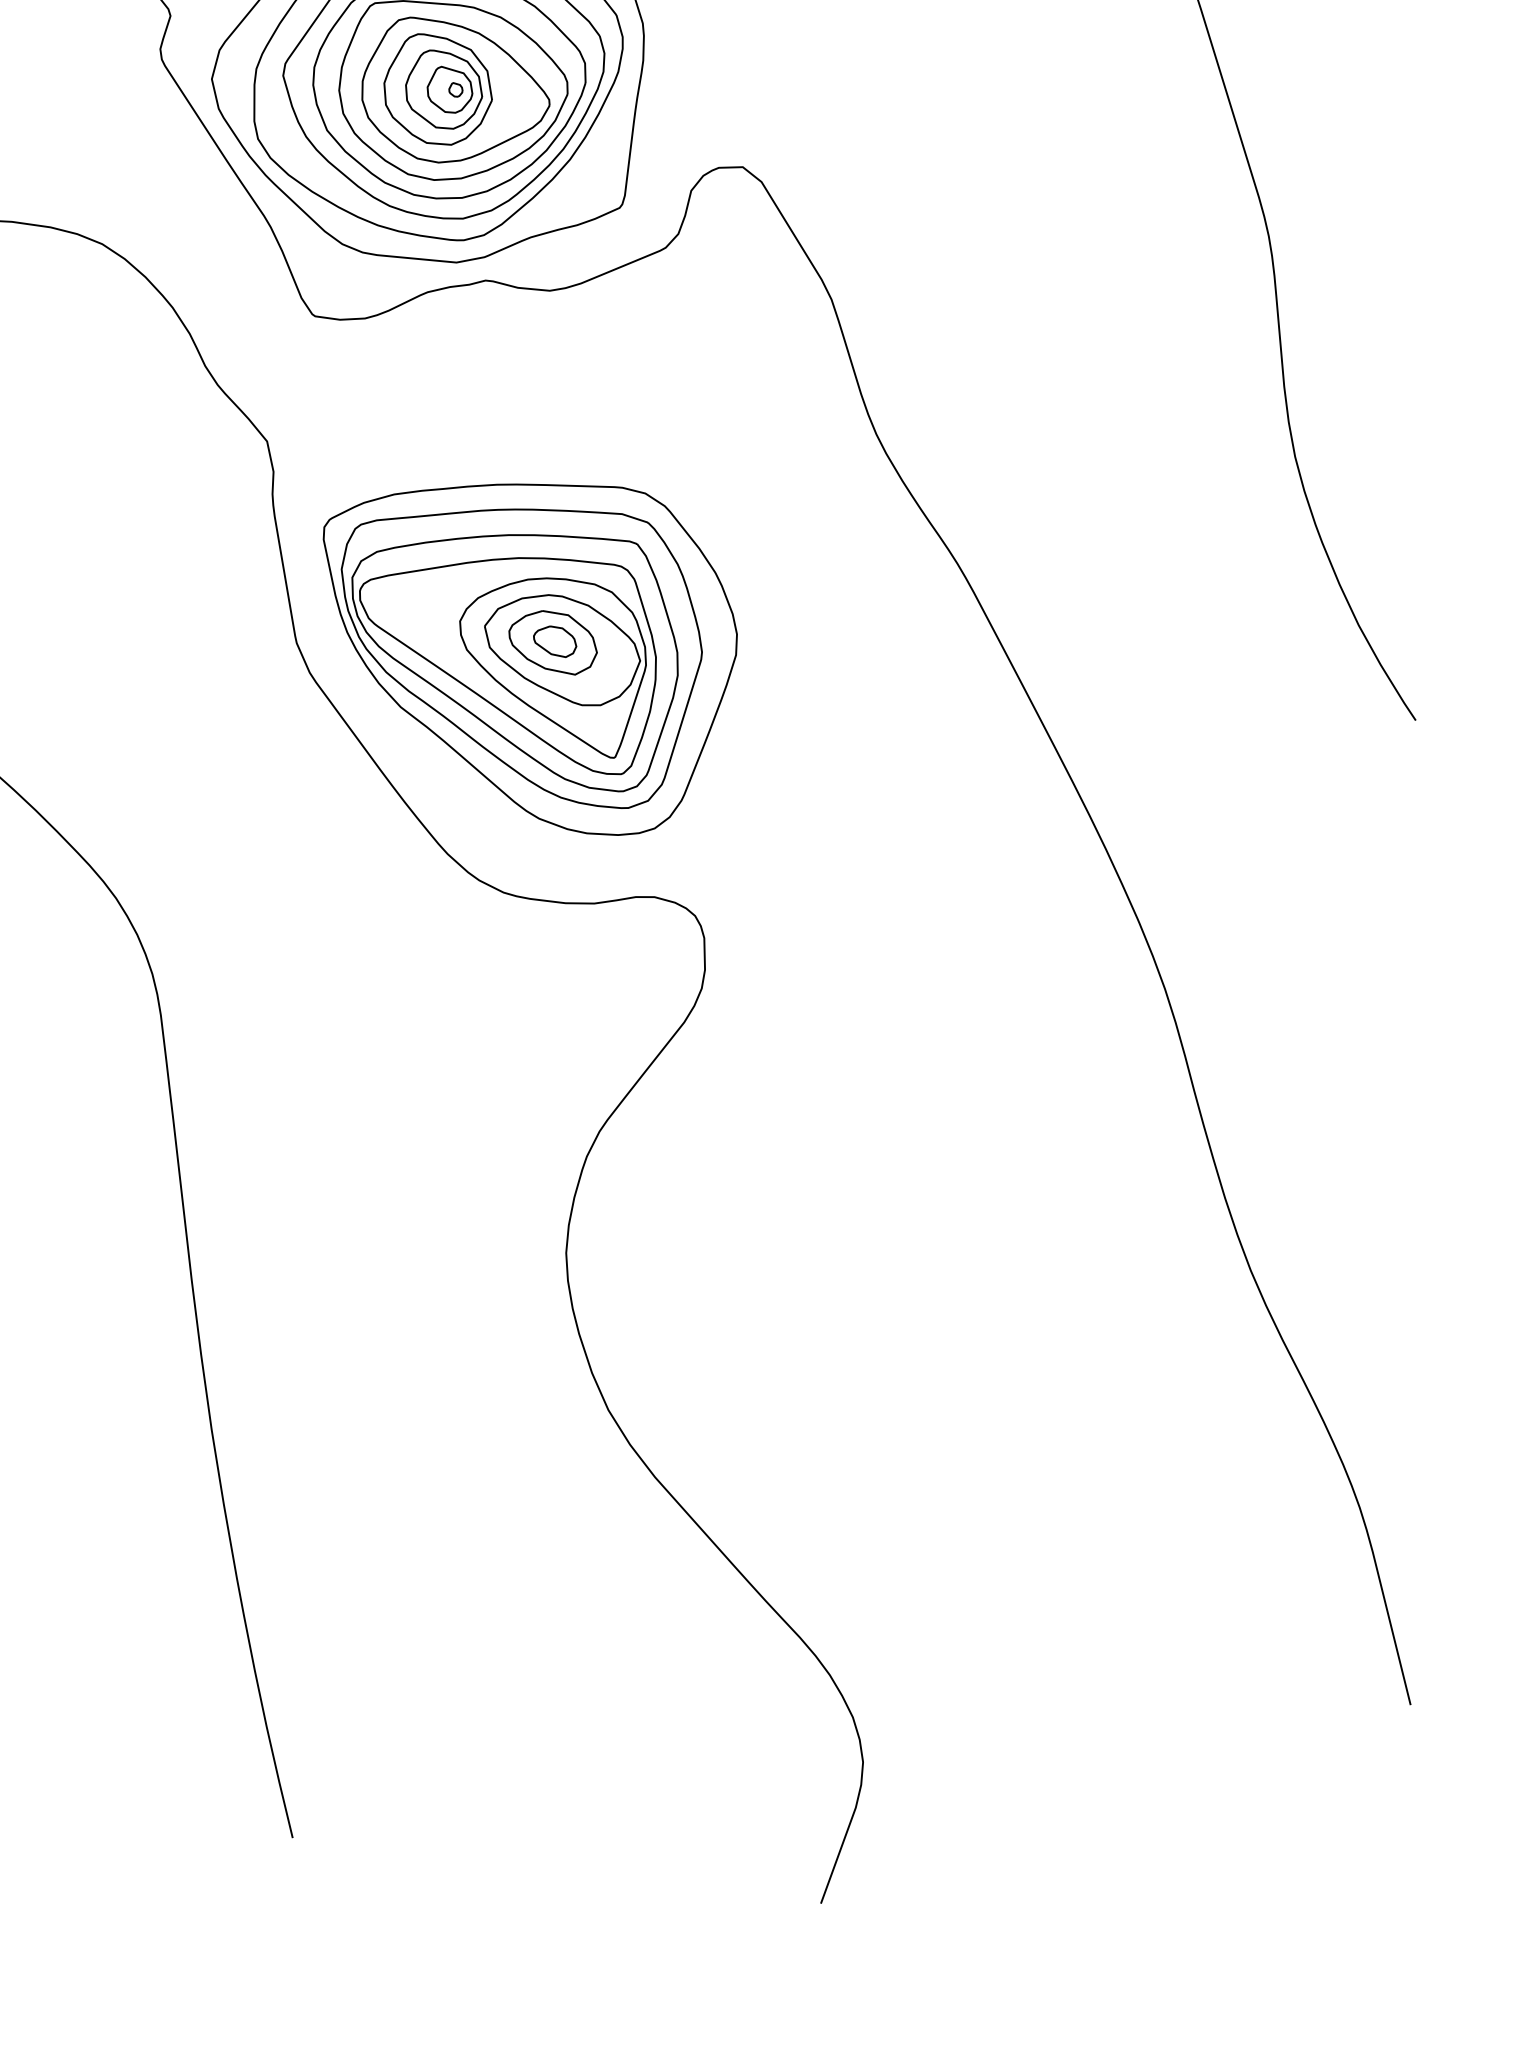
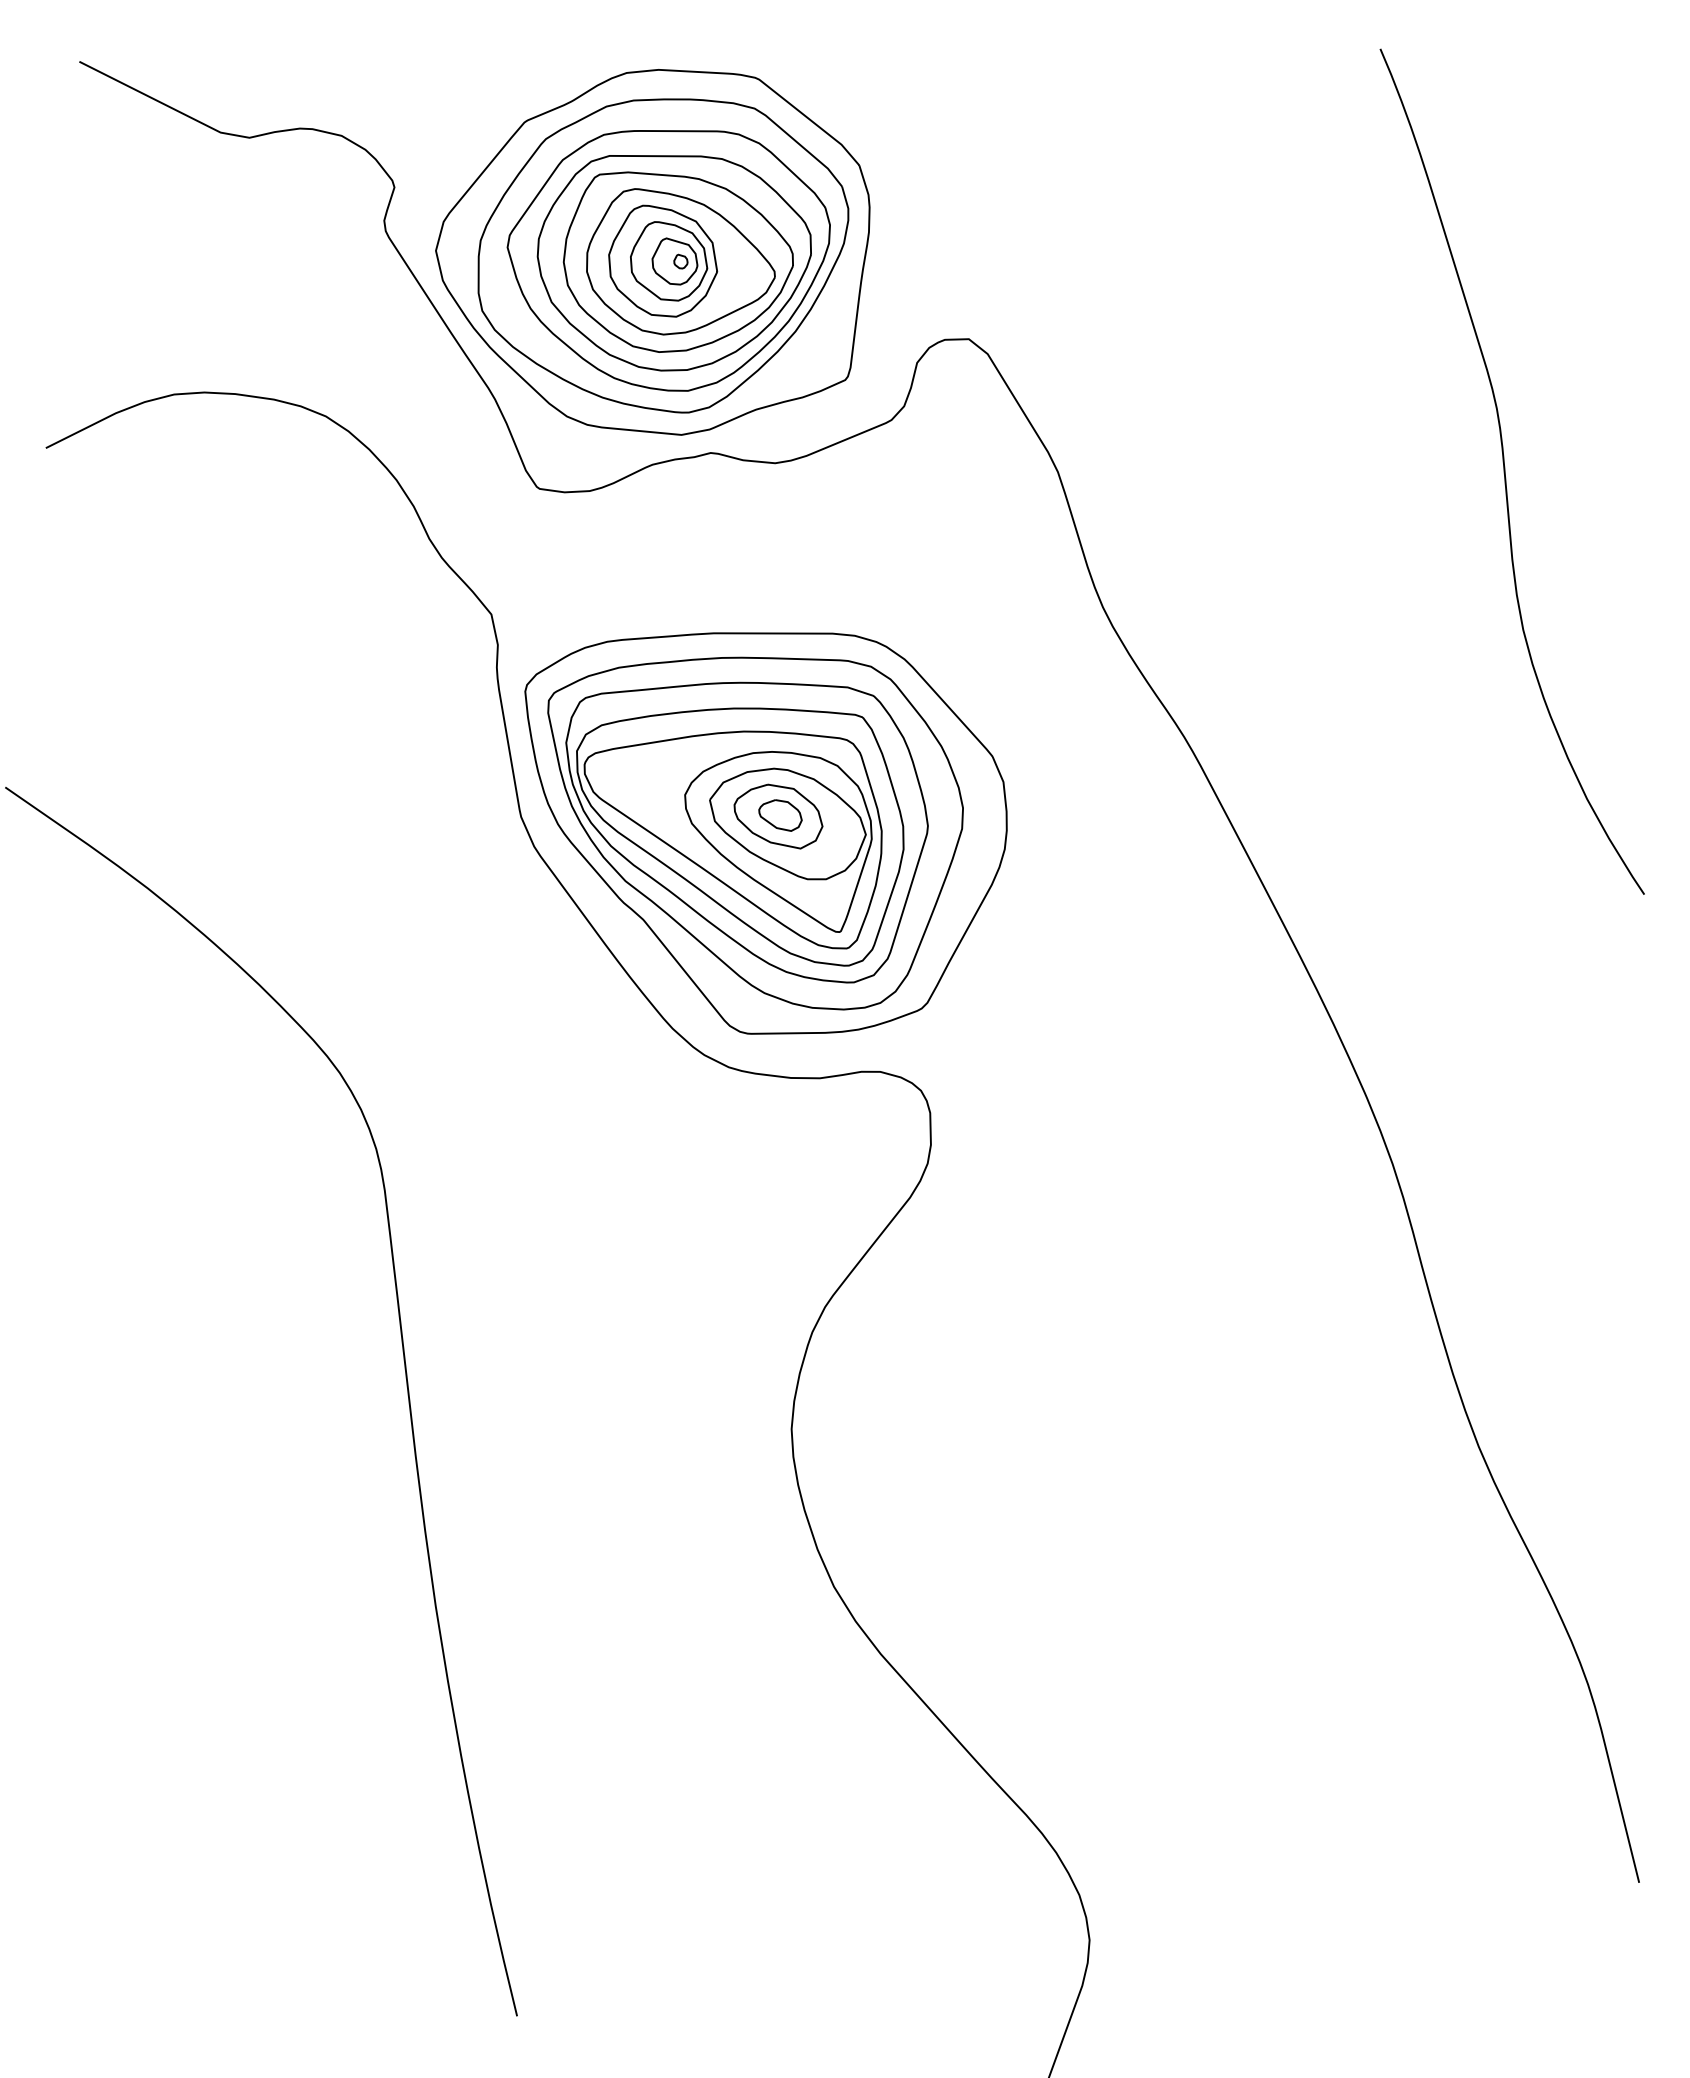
part: (540, 659) -> (765, 833), added

